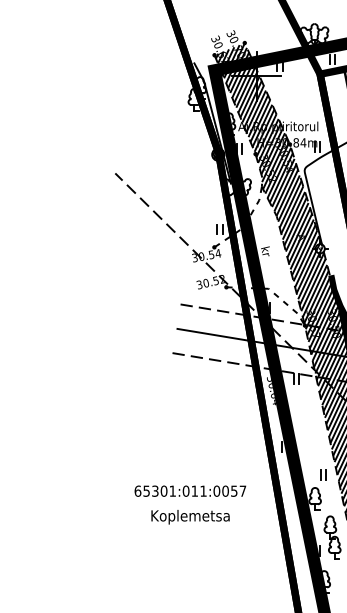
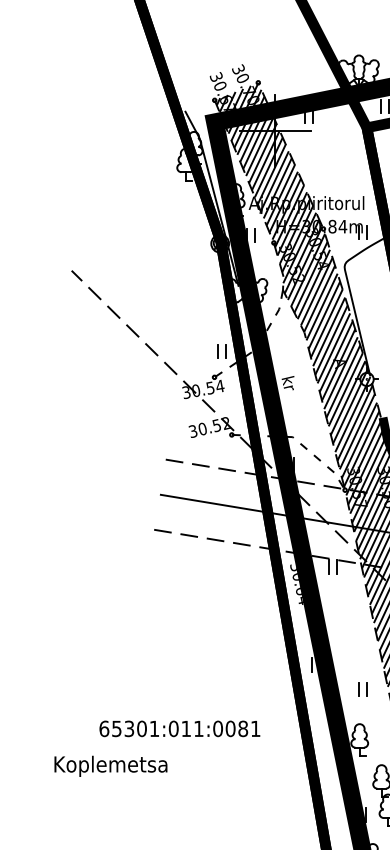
part: (323, 474) -> (363, 688), moved
text: (238, 490) -> (249, 727), 65301:011:0057 -> 65301:011:0081
text: (190, 517) -> (110, 766), moved

